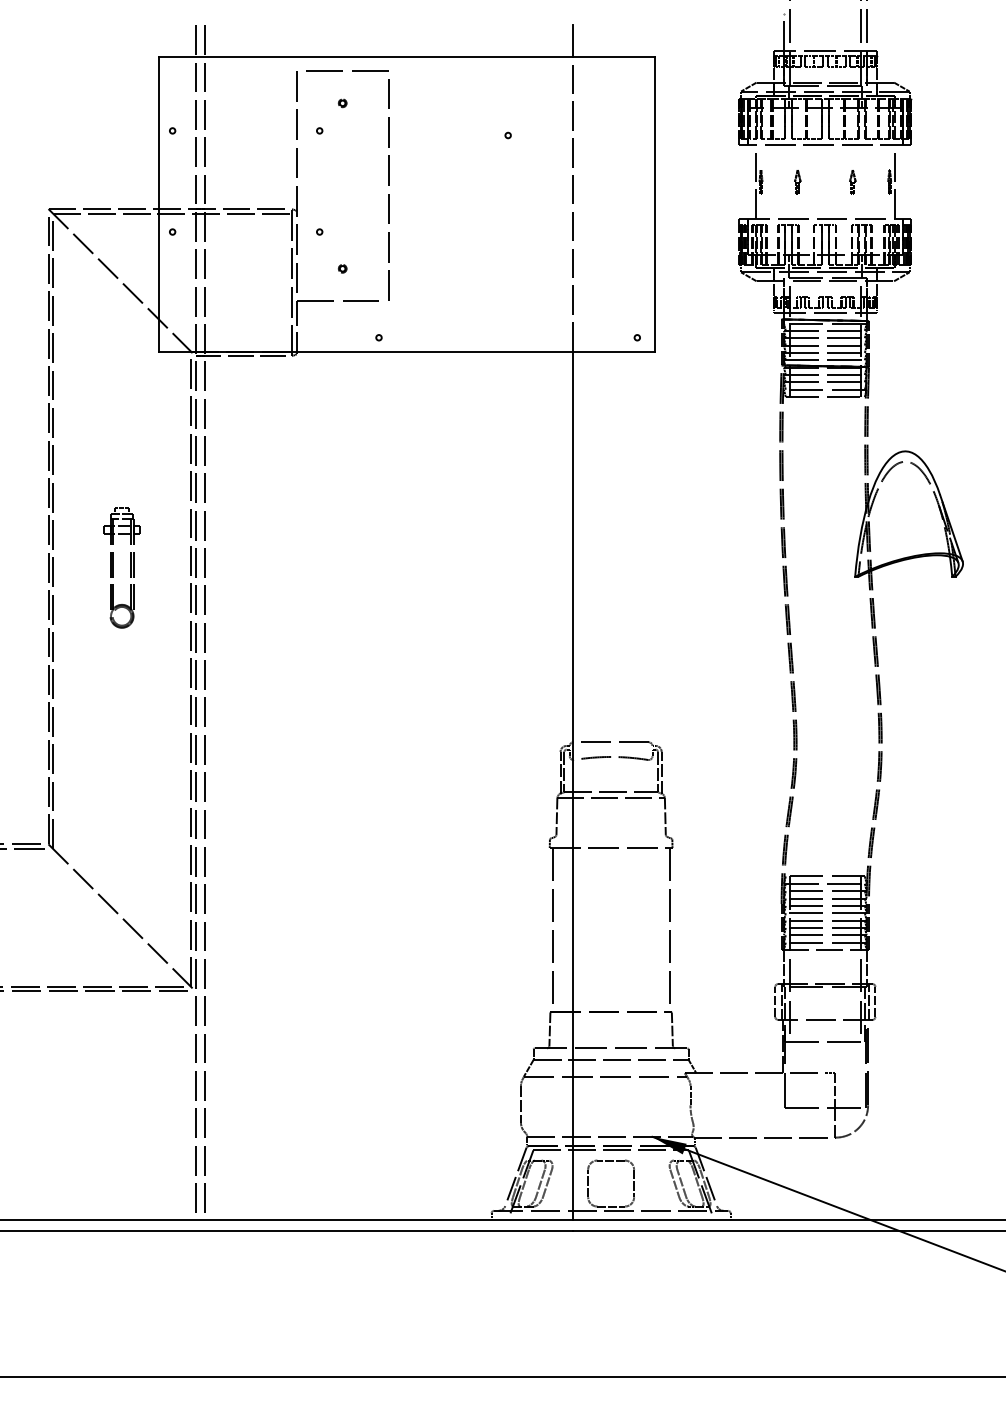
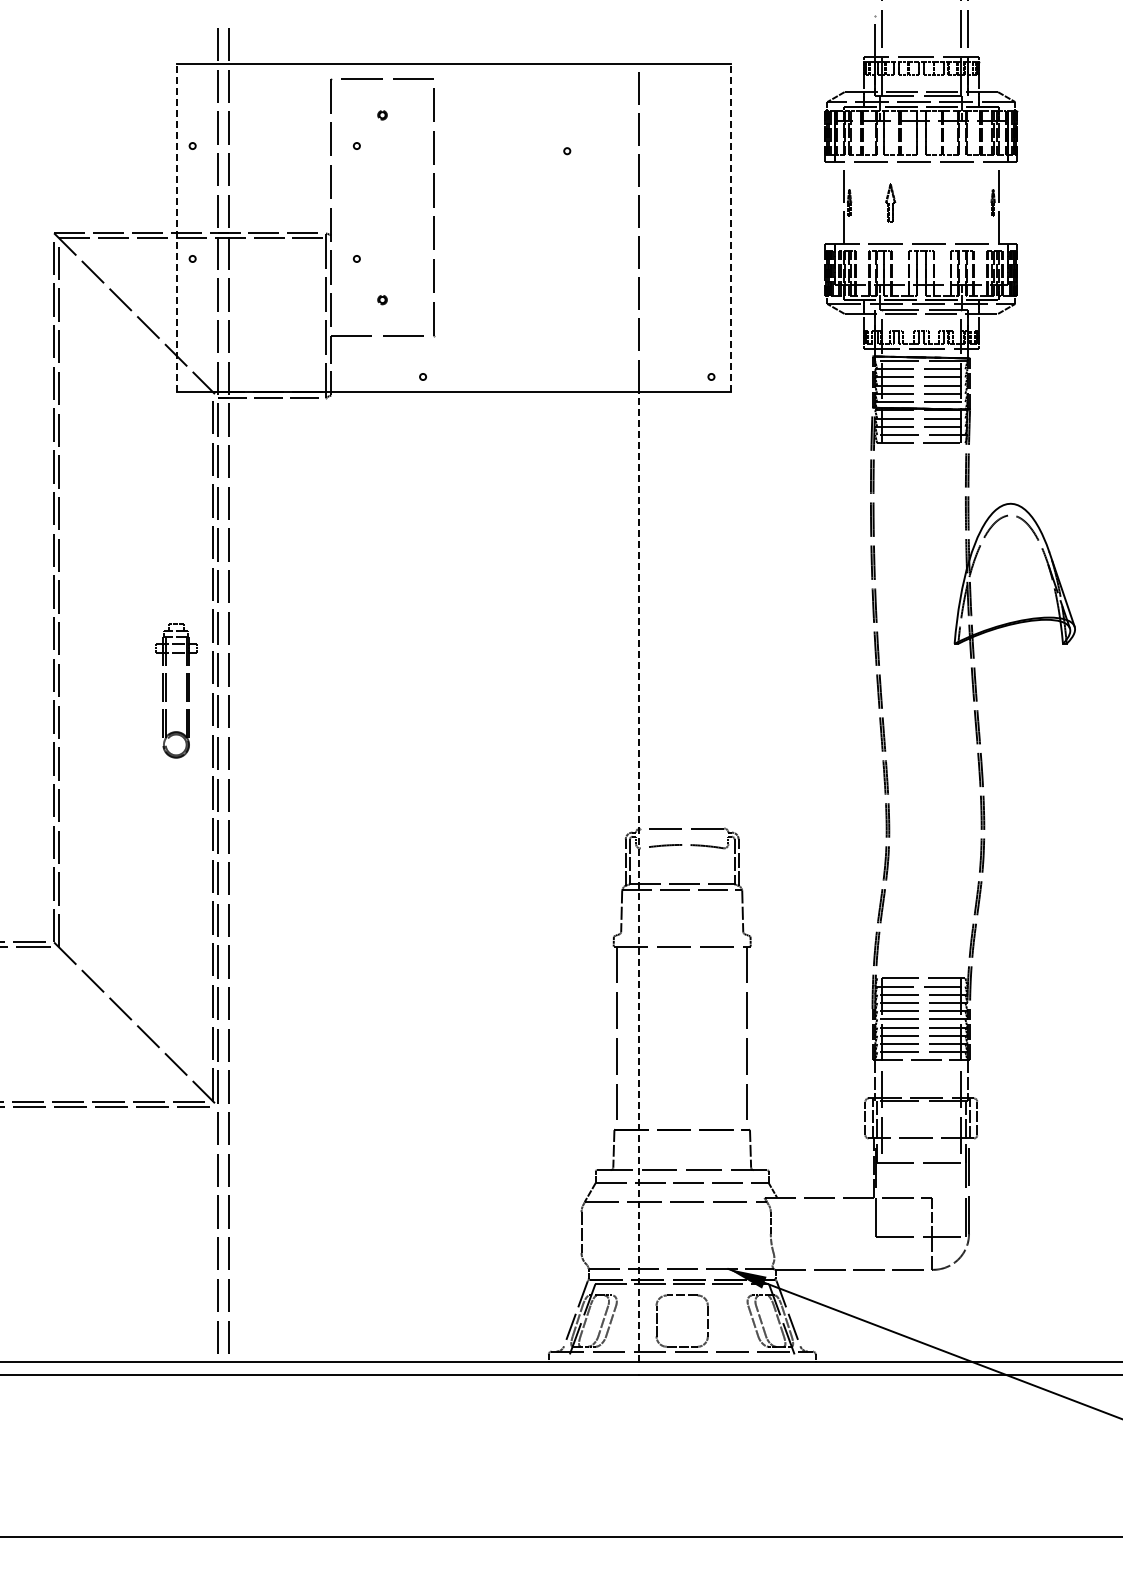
line: (572, 40) -> (639, 45), removed
part: (797, 181) -> (890, 202), size x1.4
part: (852, 181) -> (951, 202), removed
line: (159, 203) -> (177, 227), solid -> dashed
line: (655, 203) -> (731, 227), solid -> dashed
part: (113, 567) -> (166, 690), moved
line: (572, 786) -> (639, 877), solid -> dashed

